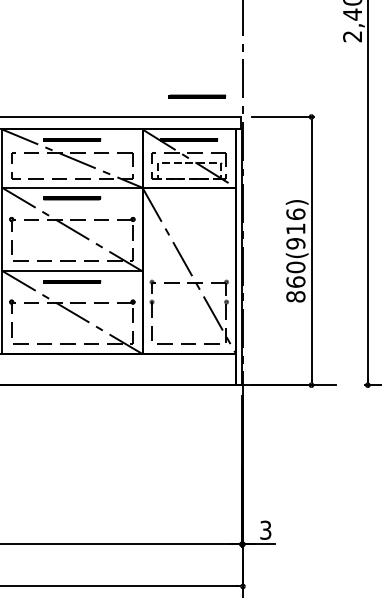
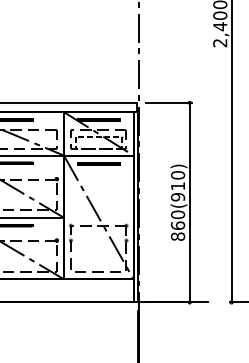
line: (197, 96) -> (98, 163), moved
text: (295, 214) -> (177, 175), 860(916) -> 860(910)

